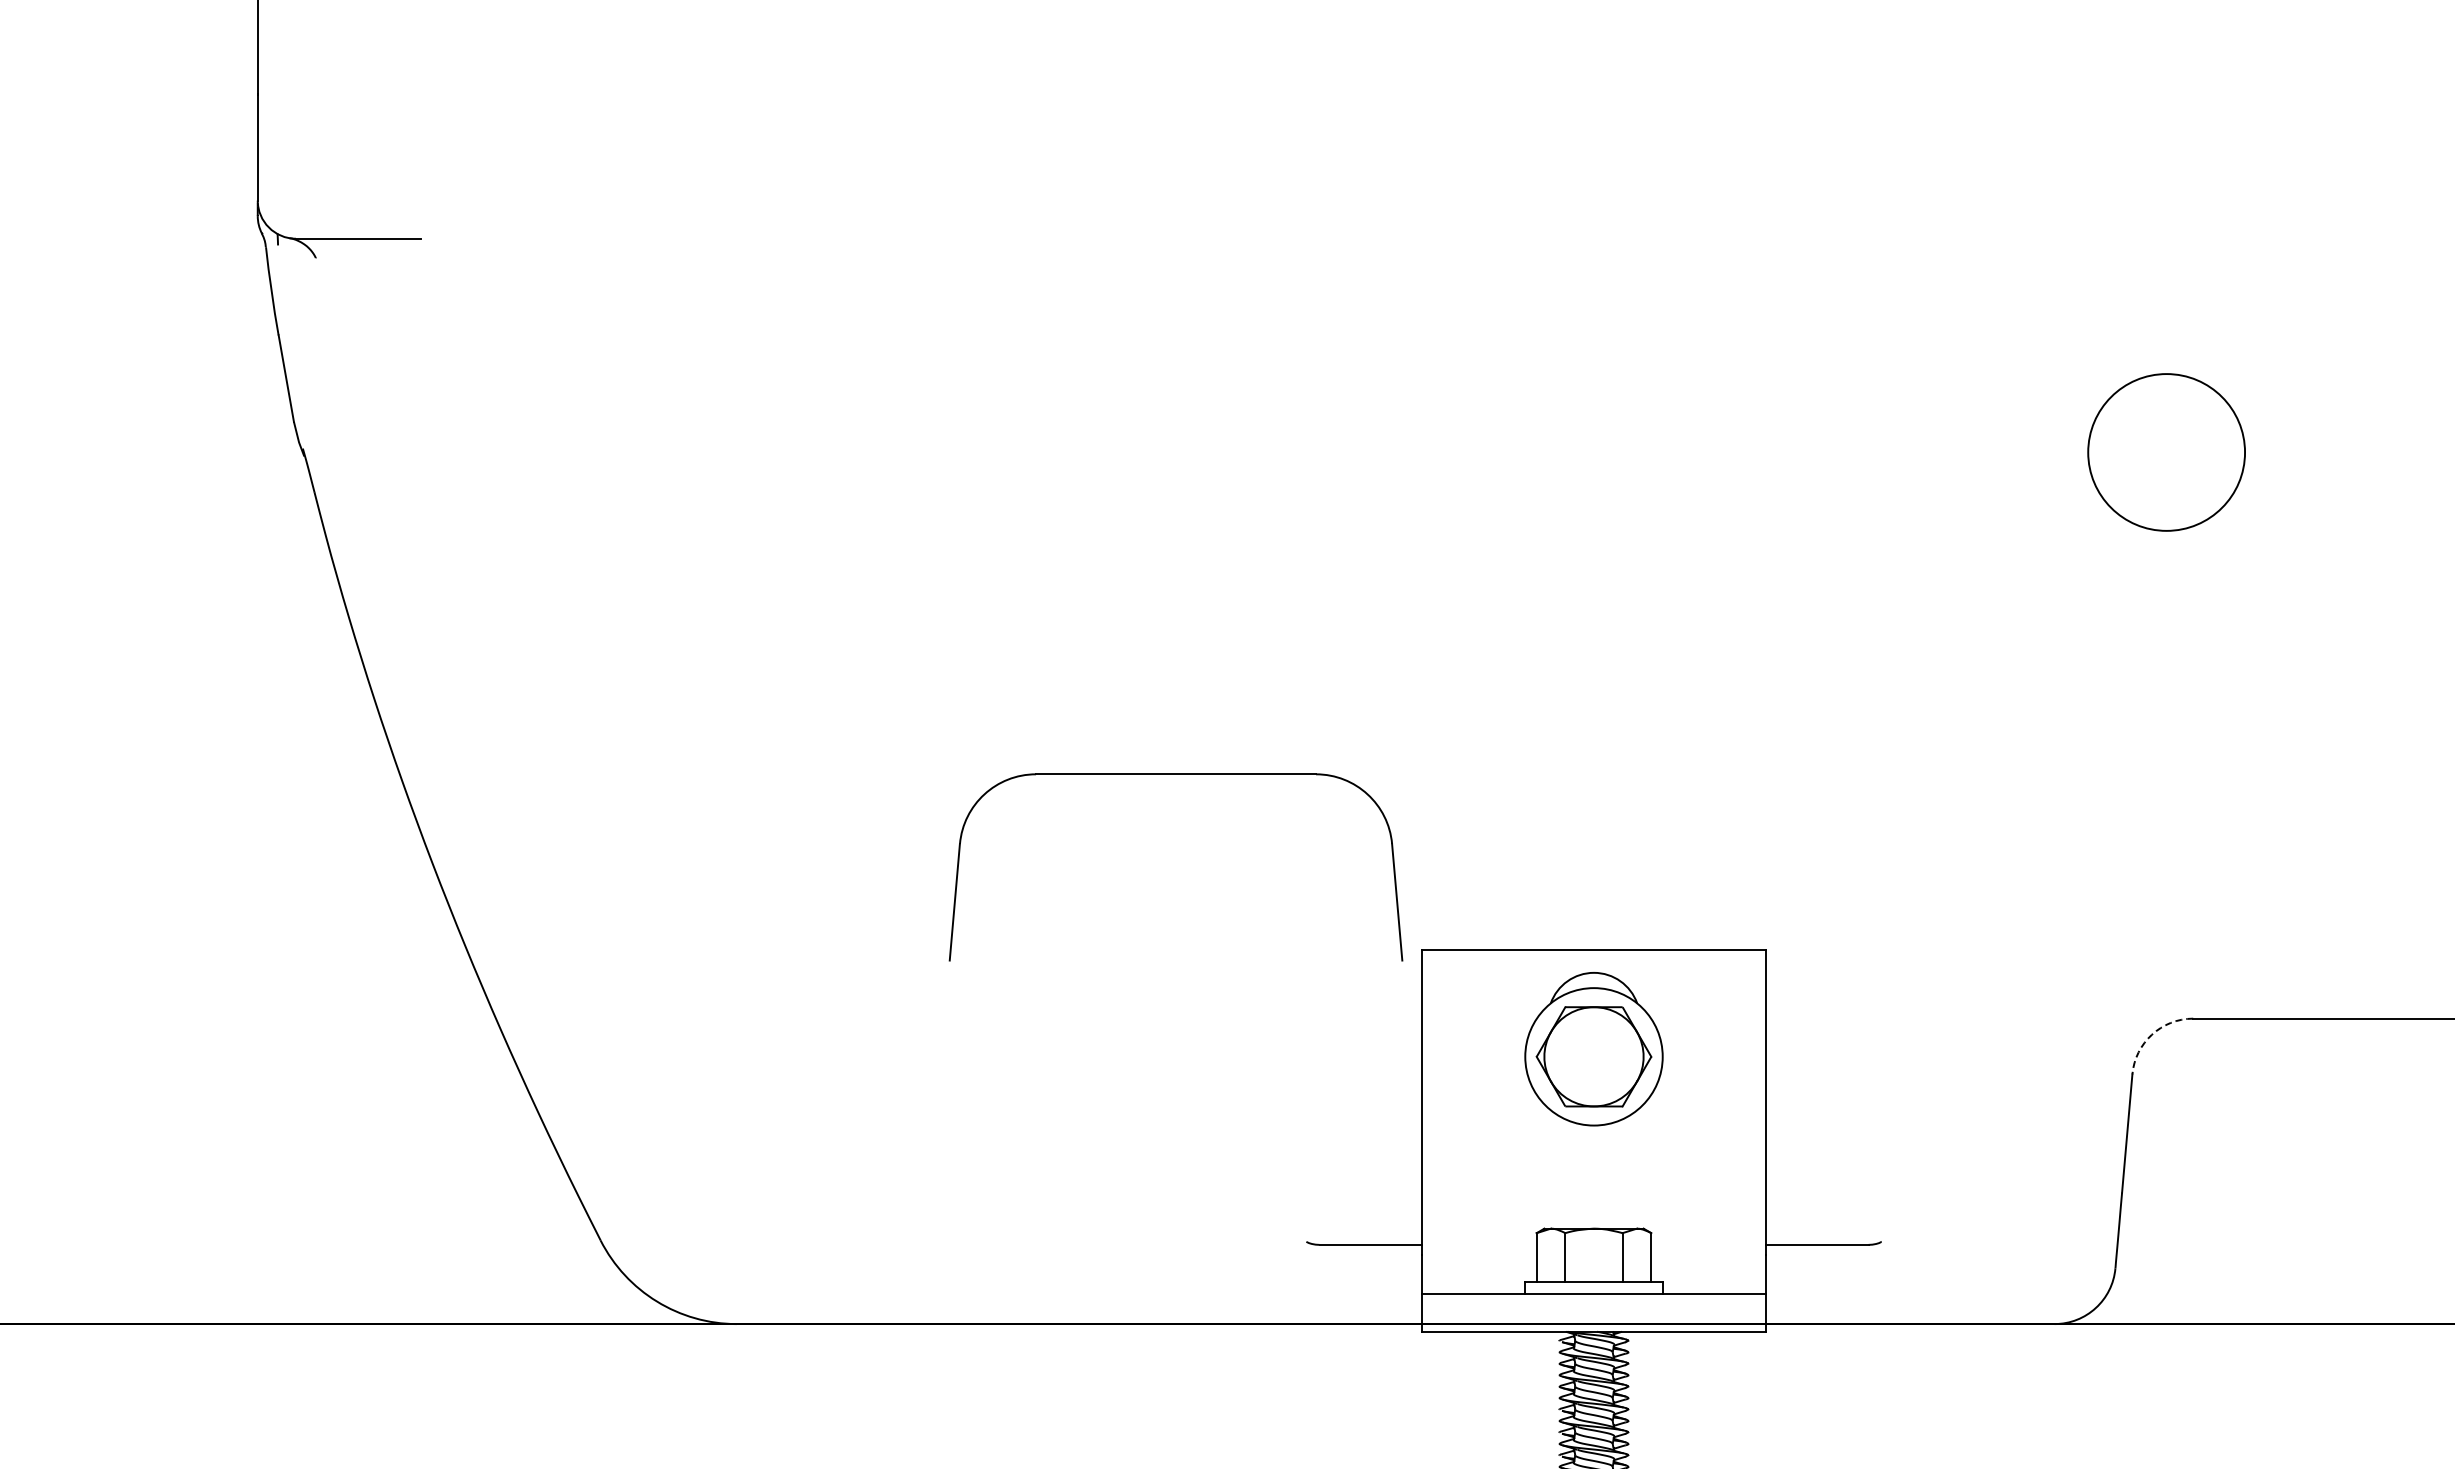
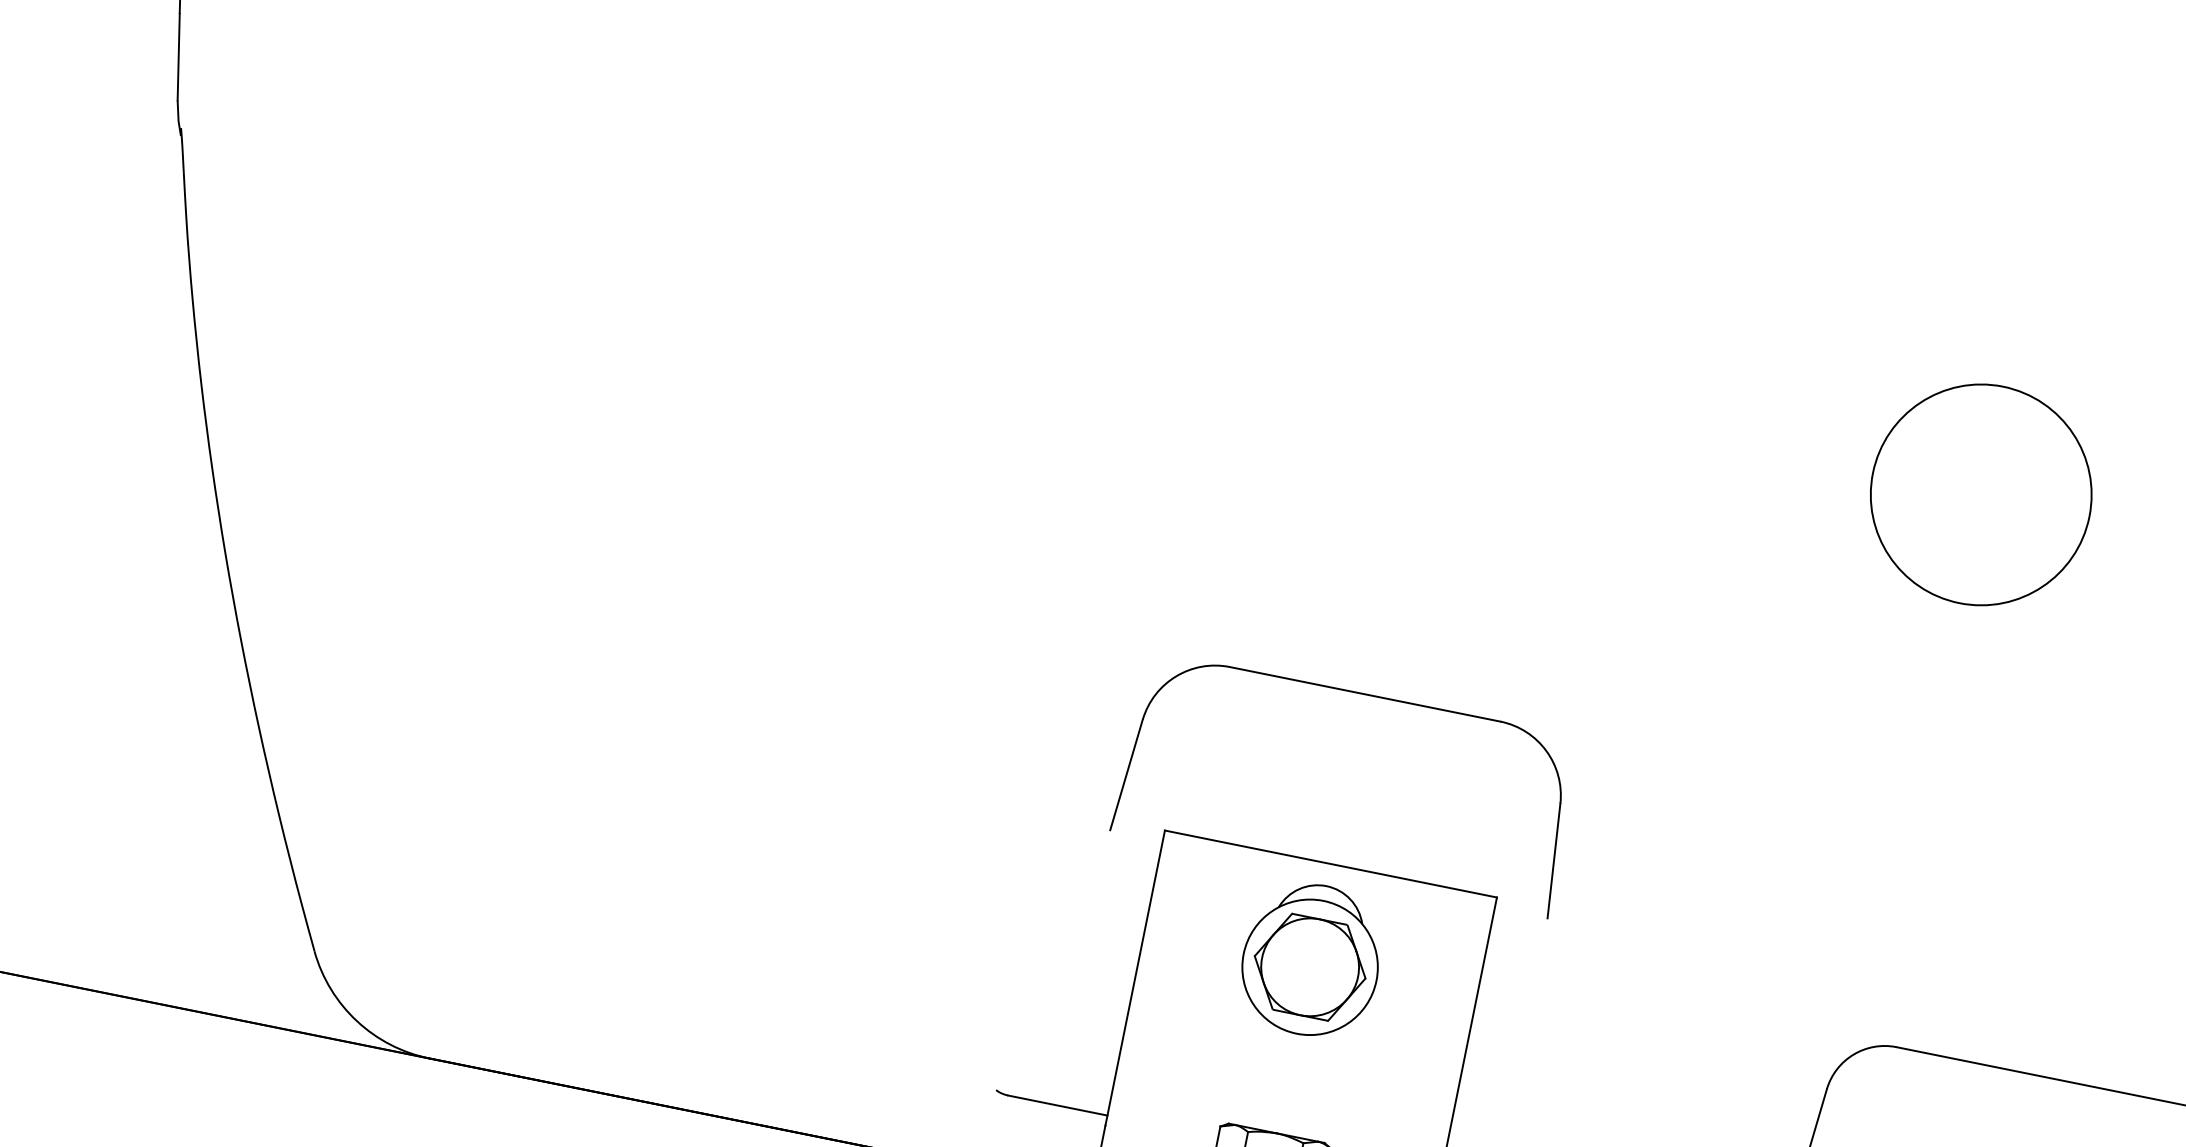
part: (2166, 452) -> (1981, 494), size x1.43
part: (1175, 774) -> (1364, 694), moved
arc: (2151, 1034) -> (1853, 1054), dashed -> solid

